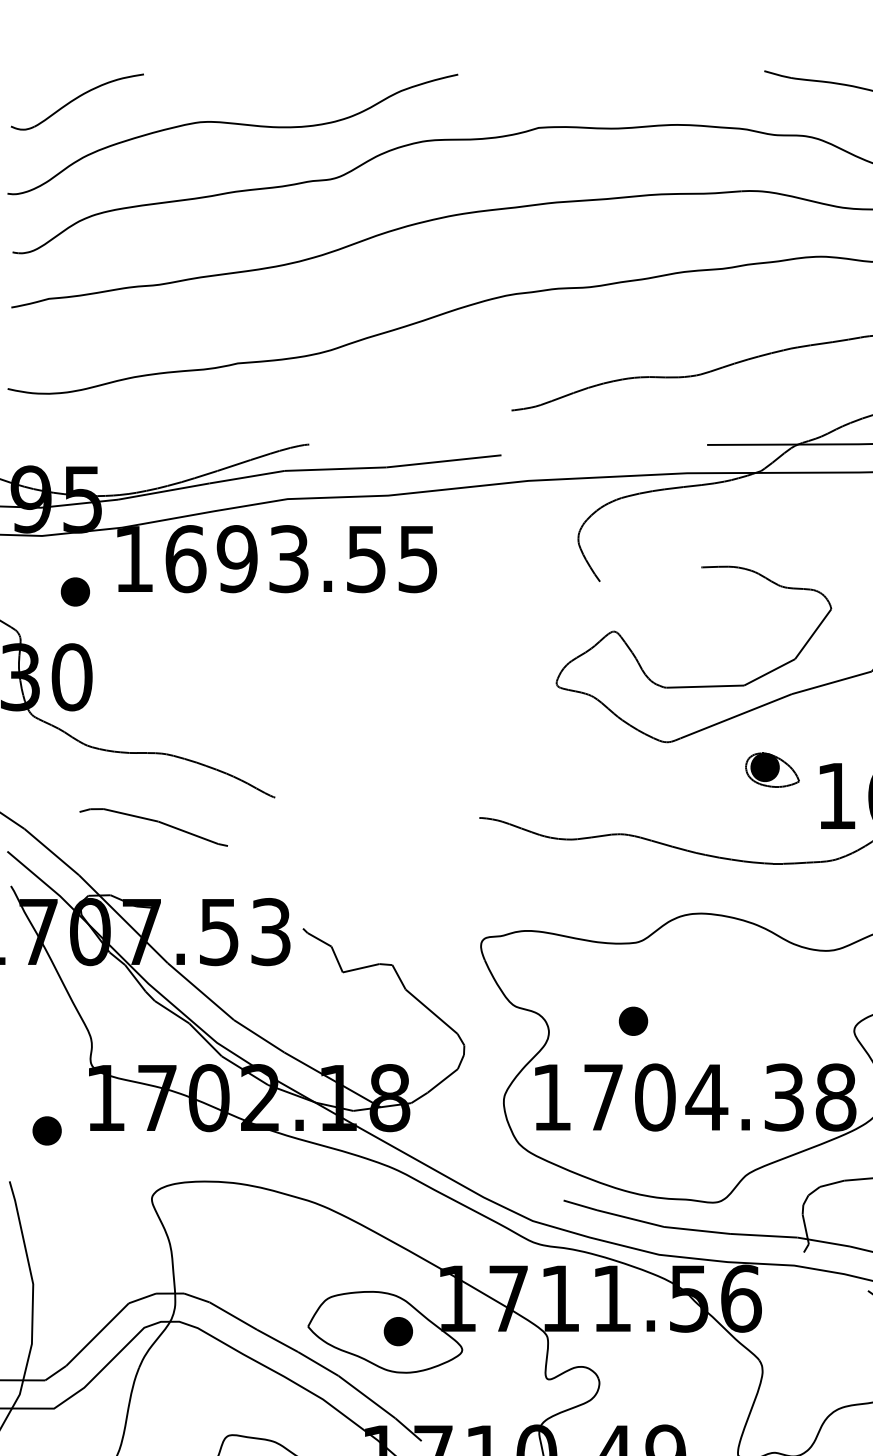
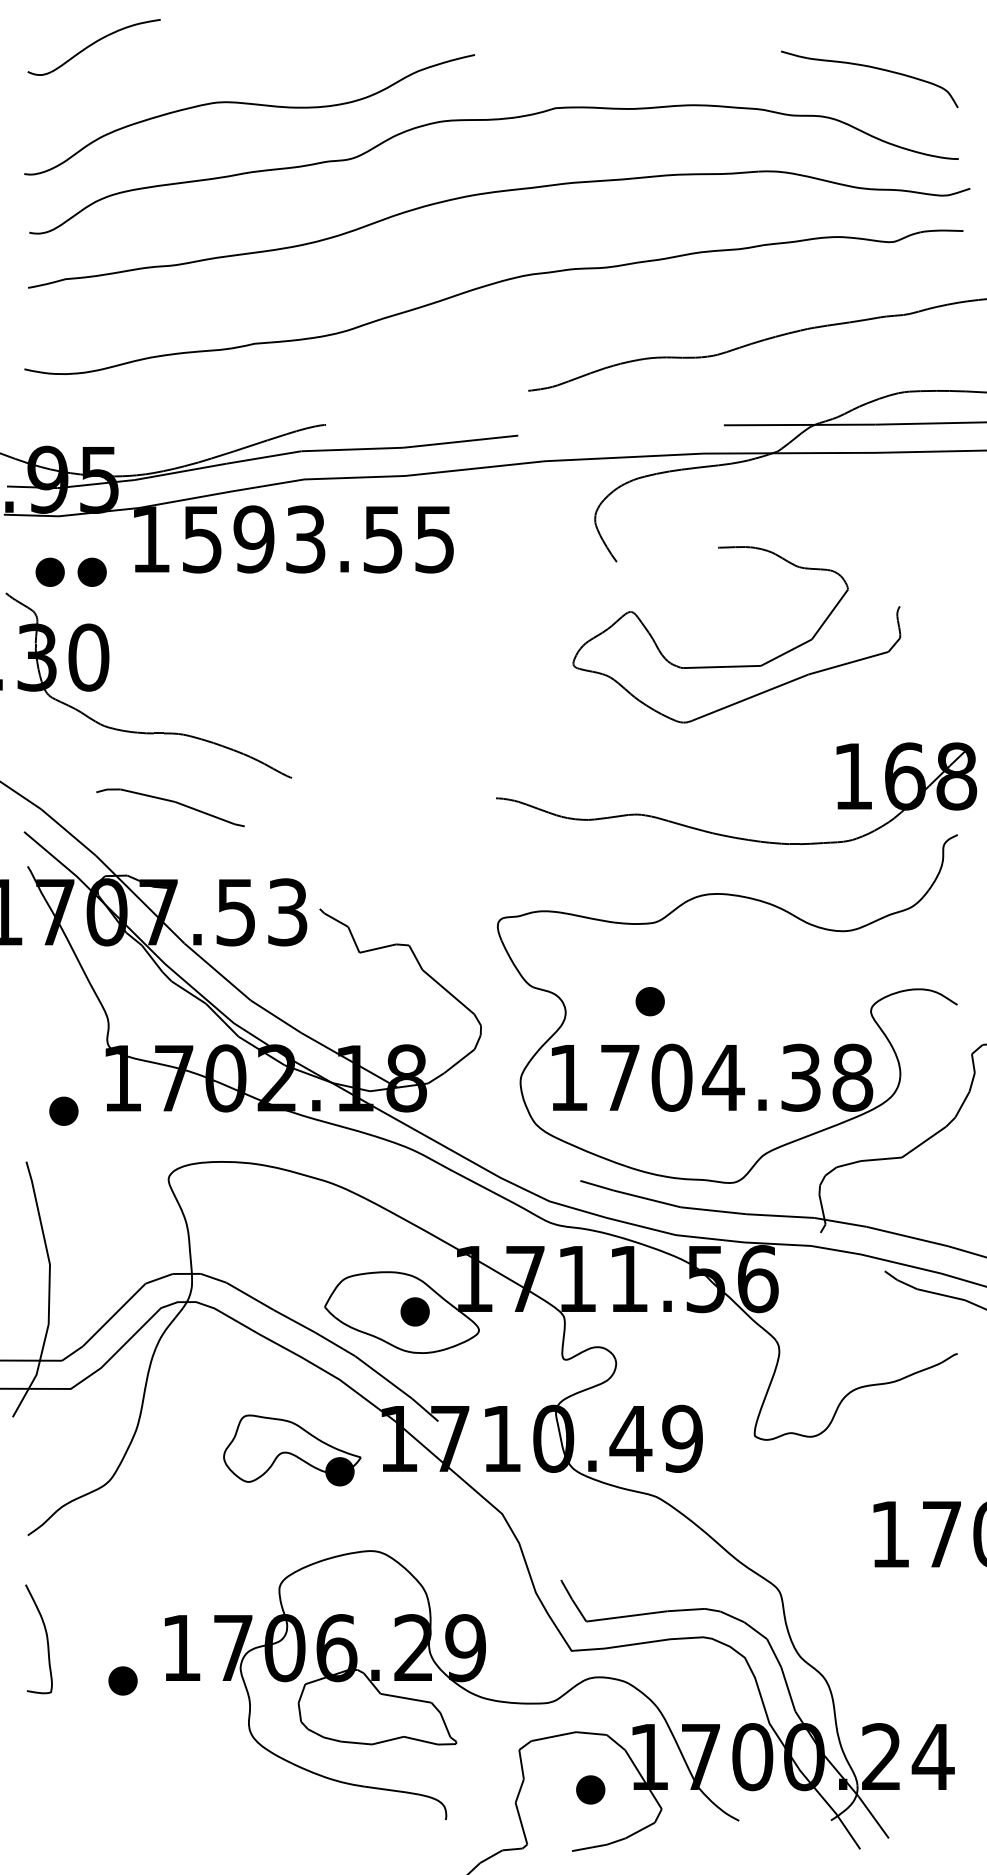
part: (76, 102) -> (93, 47), moved
text: (185, 559) -> (202, 539), 1693.55 -> 1593.55
part: (32, 591) -> (49, 571), added
part: (771, 770) -> (788, 750), removed

